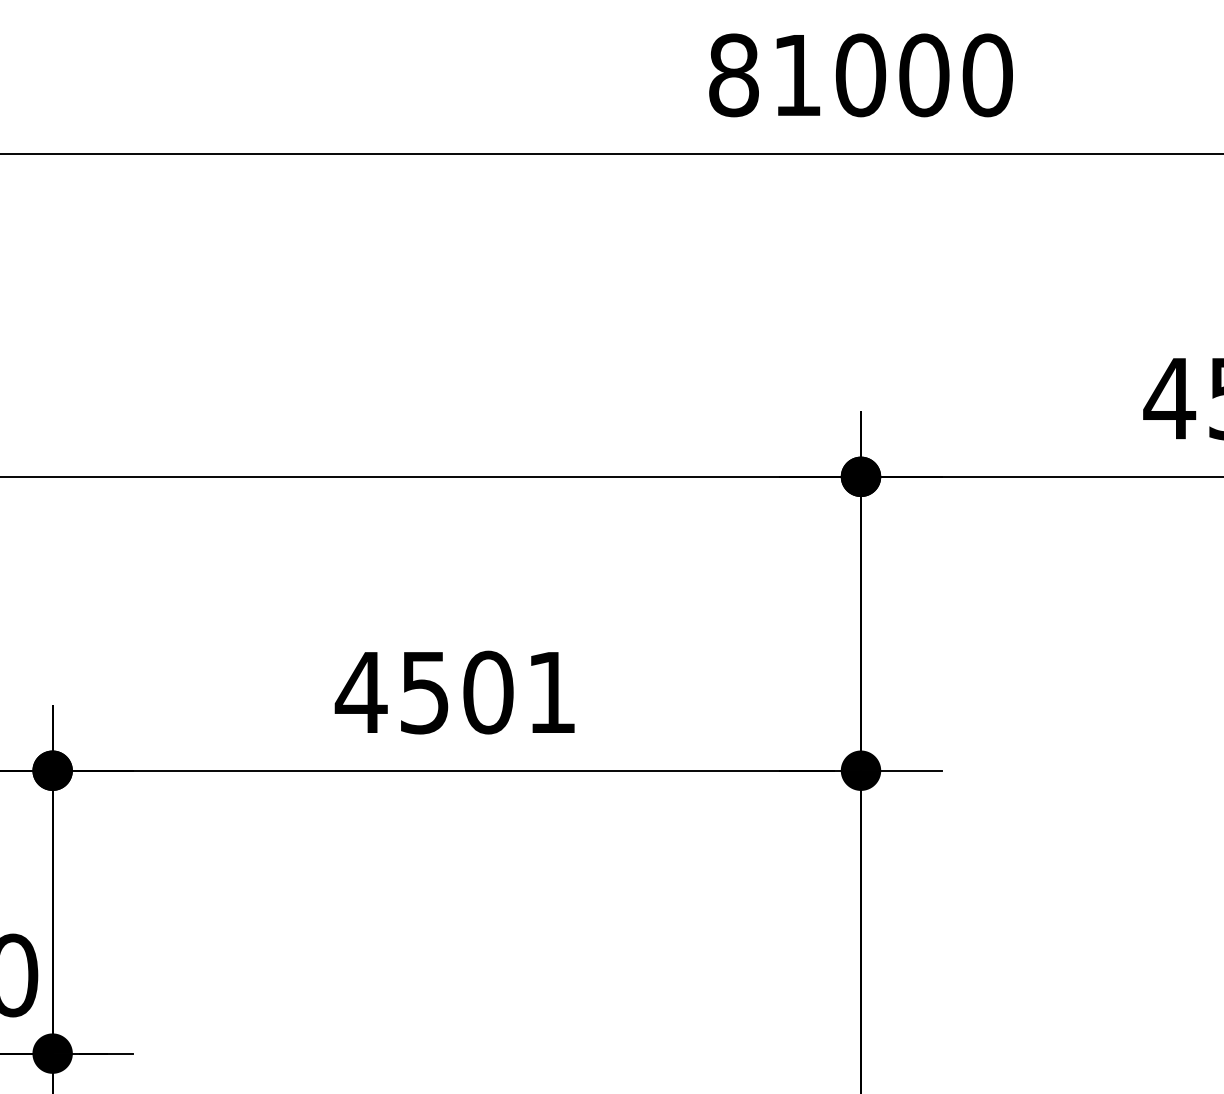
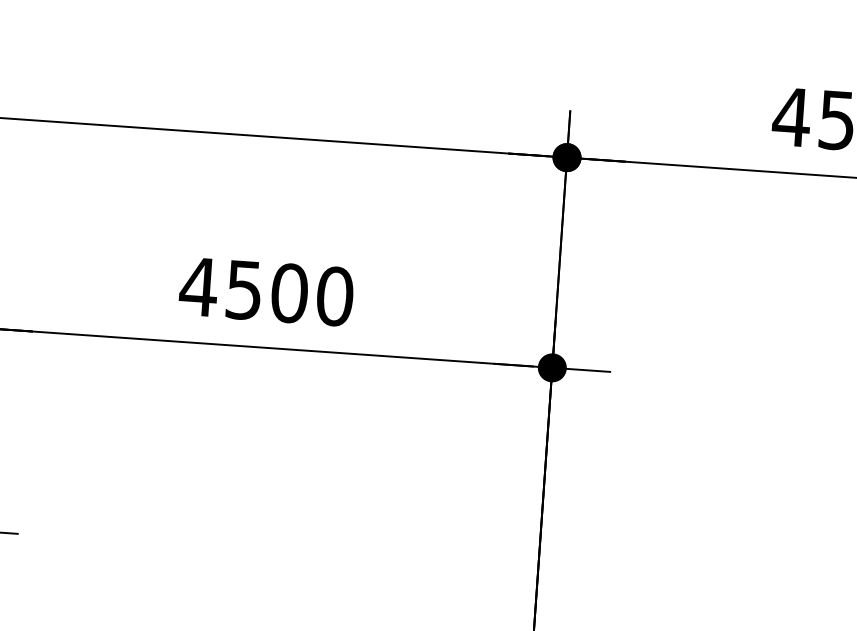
text: (551, 692) -> (334, 296), 4501 -> 4500

